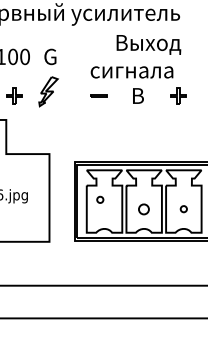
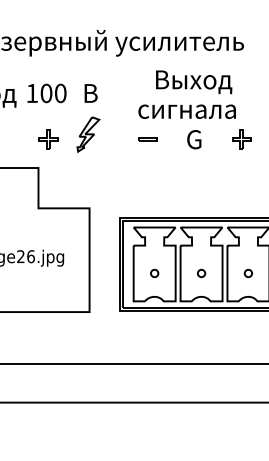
text: (149, 45) -> (194, 82), moved
text: (50, 56) -> (90, 93), G -> В
text: (138, 95) -> (194, 139), В -> G
part: (100, 199) -> (154, 272), moved
part: (144, 208) -> (201, 272), size x0.62

